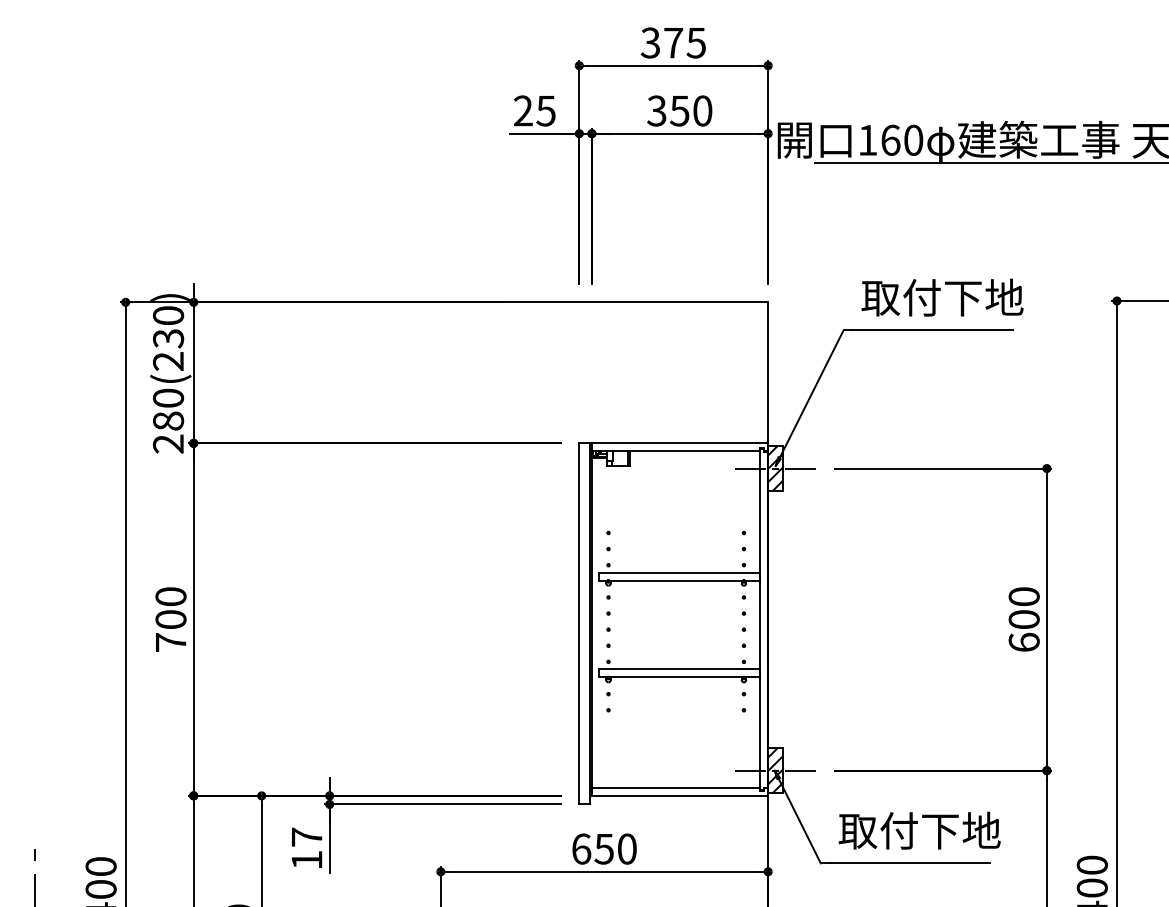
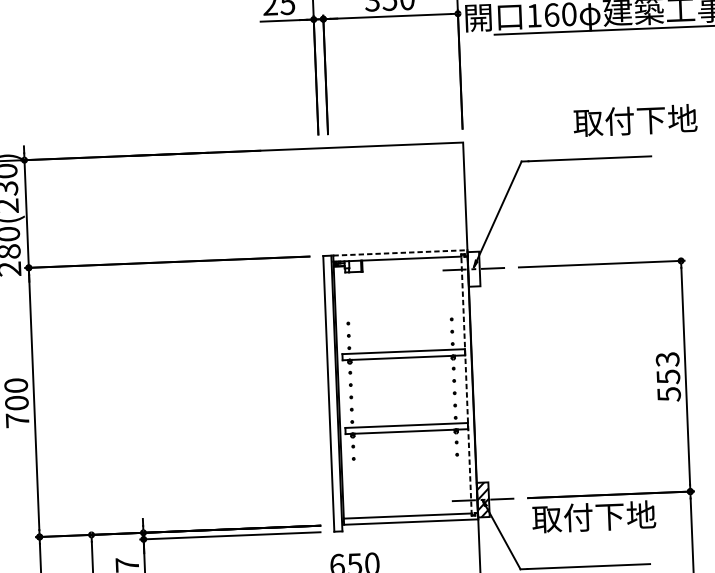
text: (942, 297) -> (635, 120), moved
line: (680, 443) -> (400, 253), solid -> dashed
hatch: (775, 468) -> (473, 269), removed
line: (759, 619) -> (466, 384), solid -> dashed
text: (1023, 619) -> (667, 376), 600 -> 553
text: (919, 830) -> (593, 516), moved

